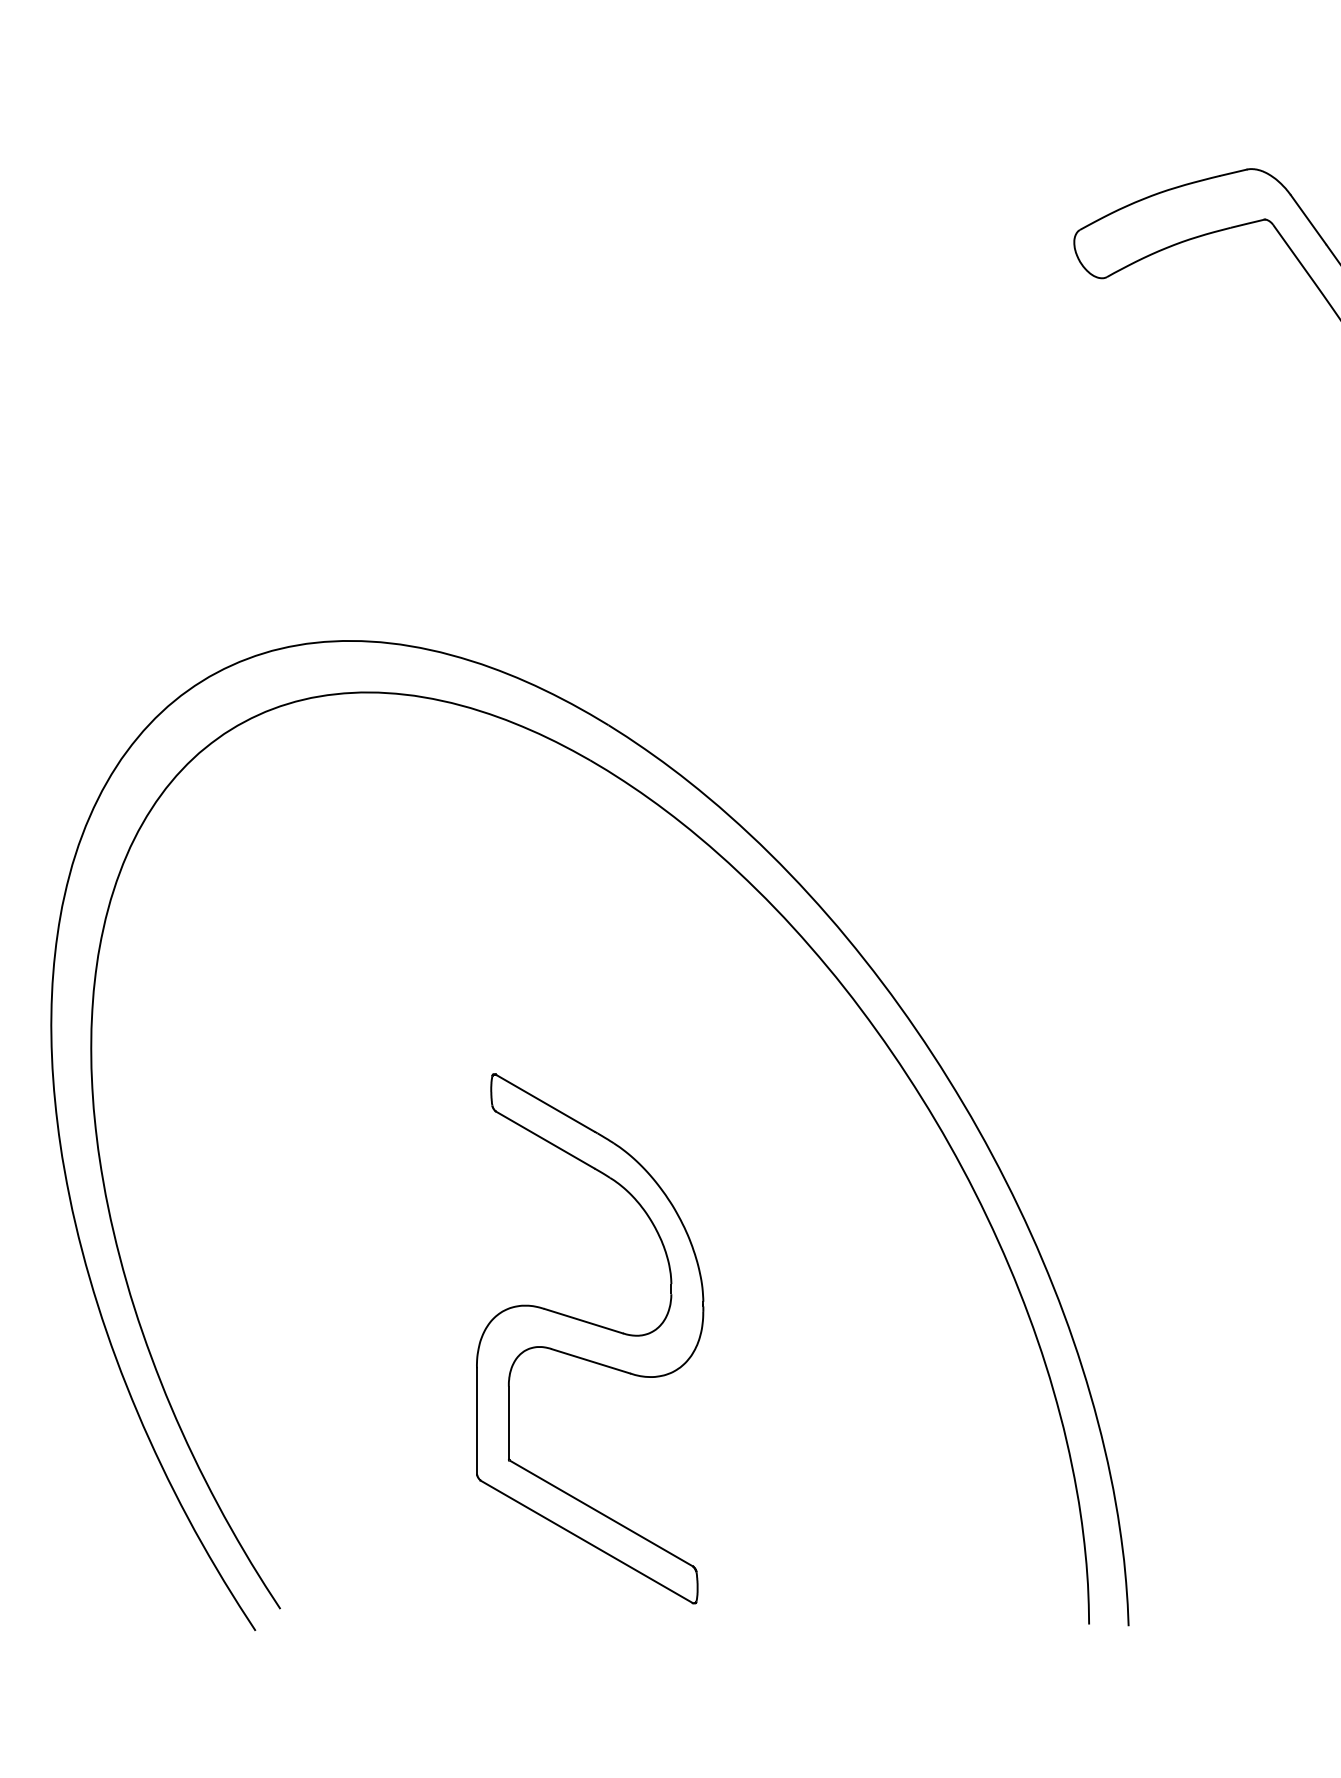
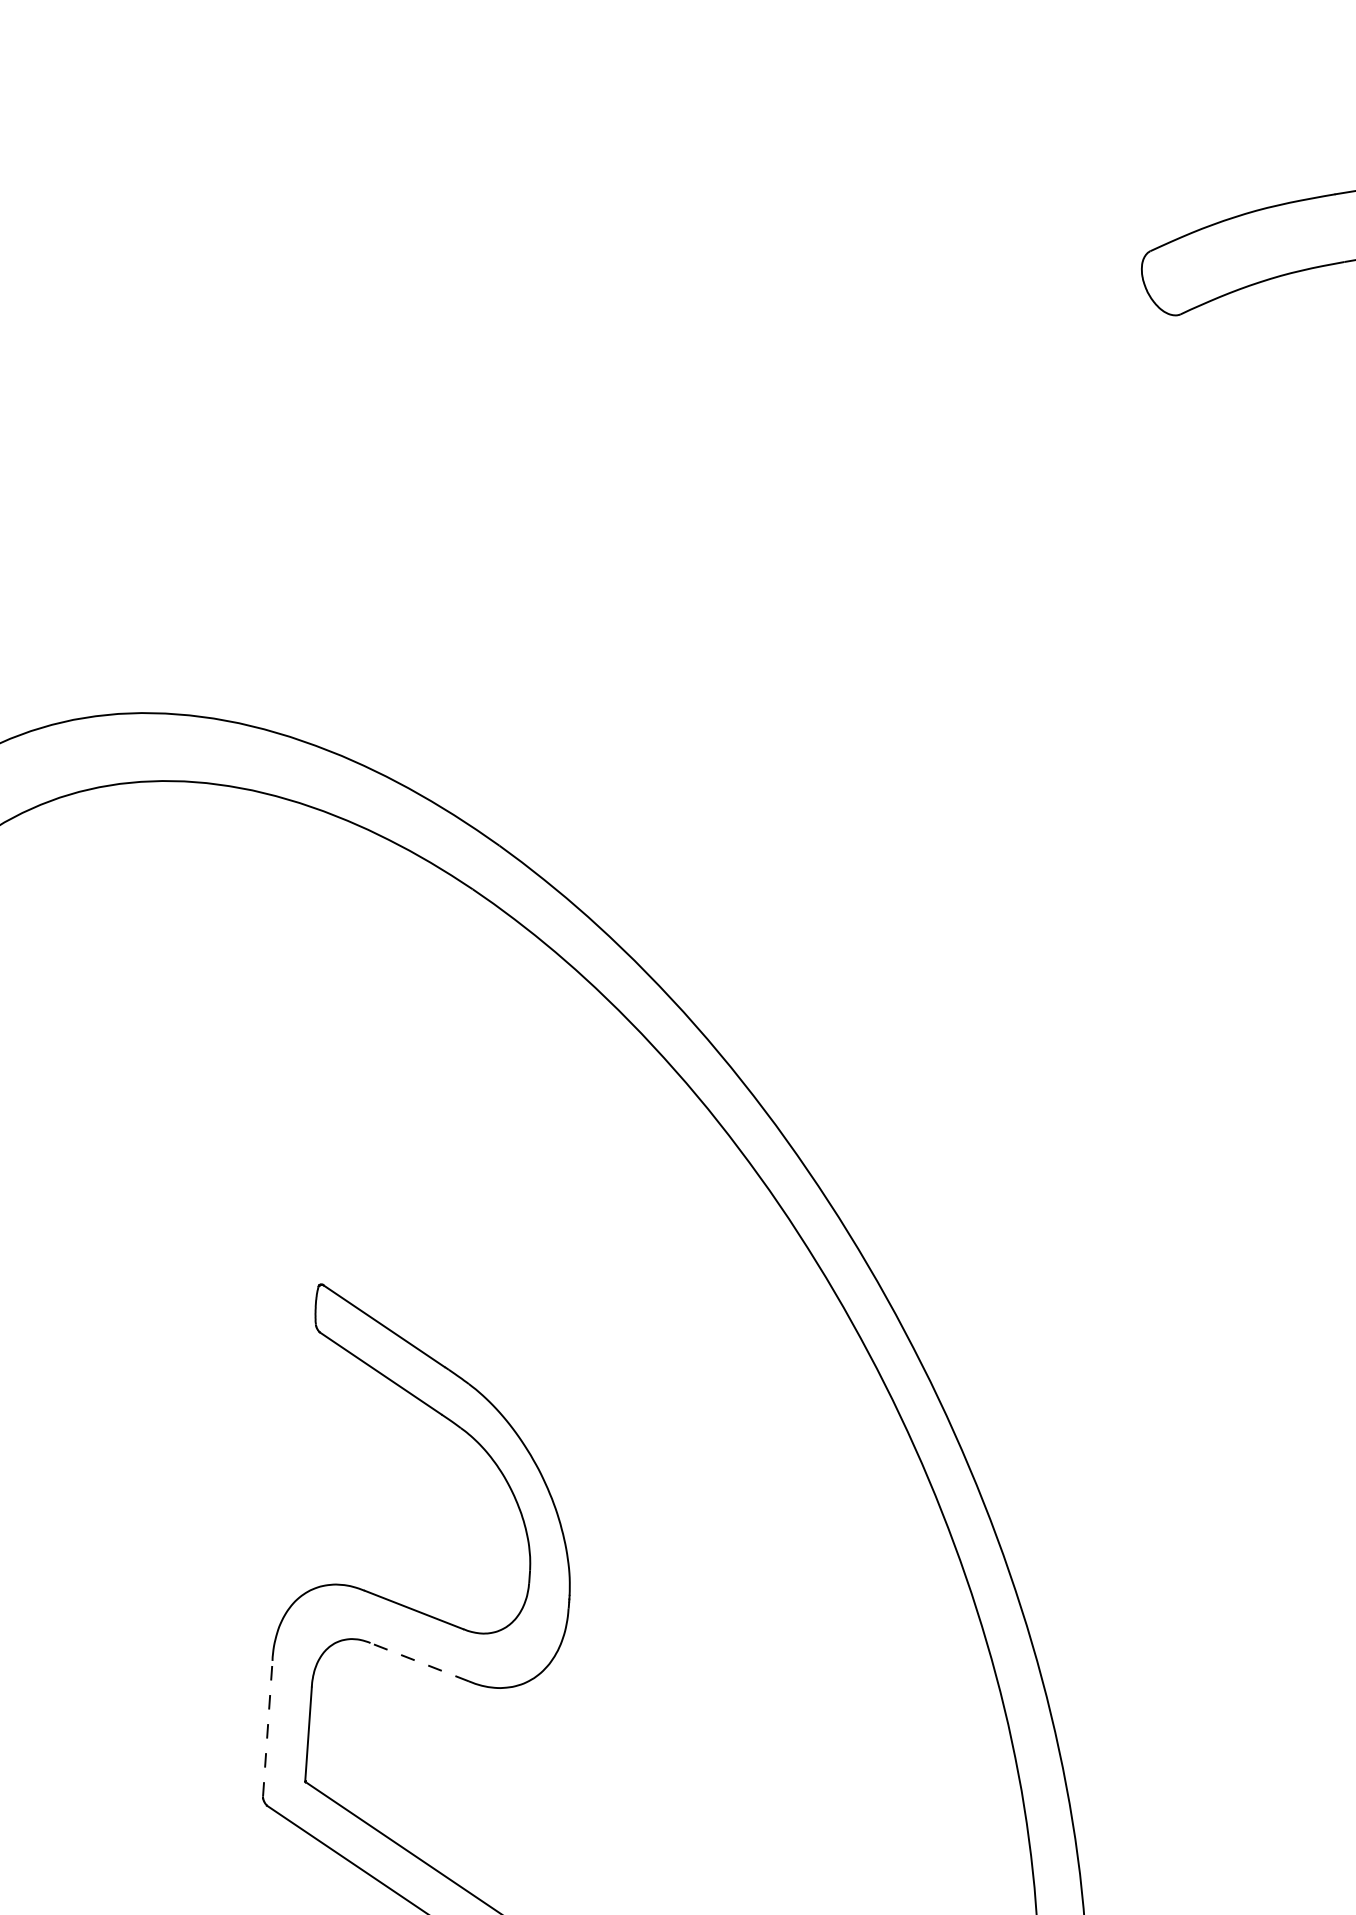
line: (590, 1361) -> (419, 1662), solid -> dashed
line: (477, 1421) -> (268, 1729), solid -> dashed

